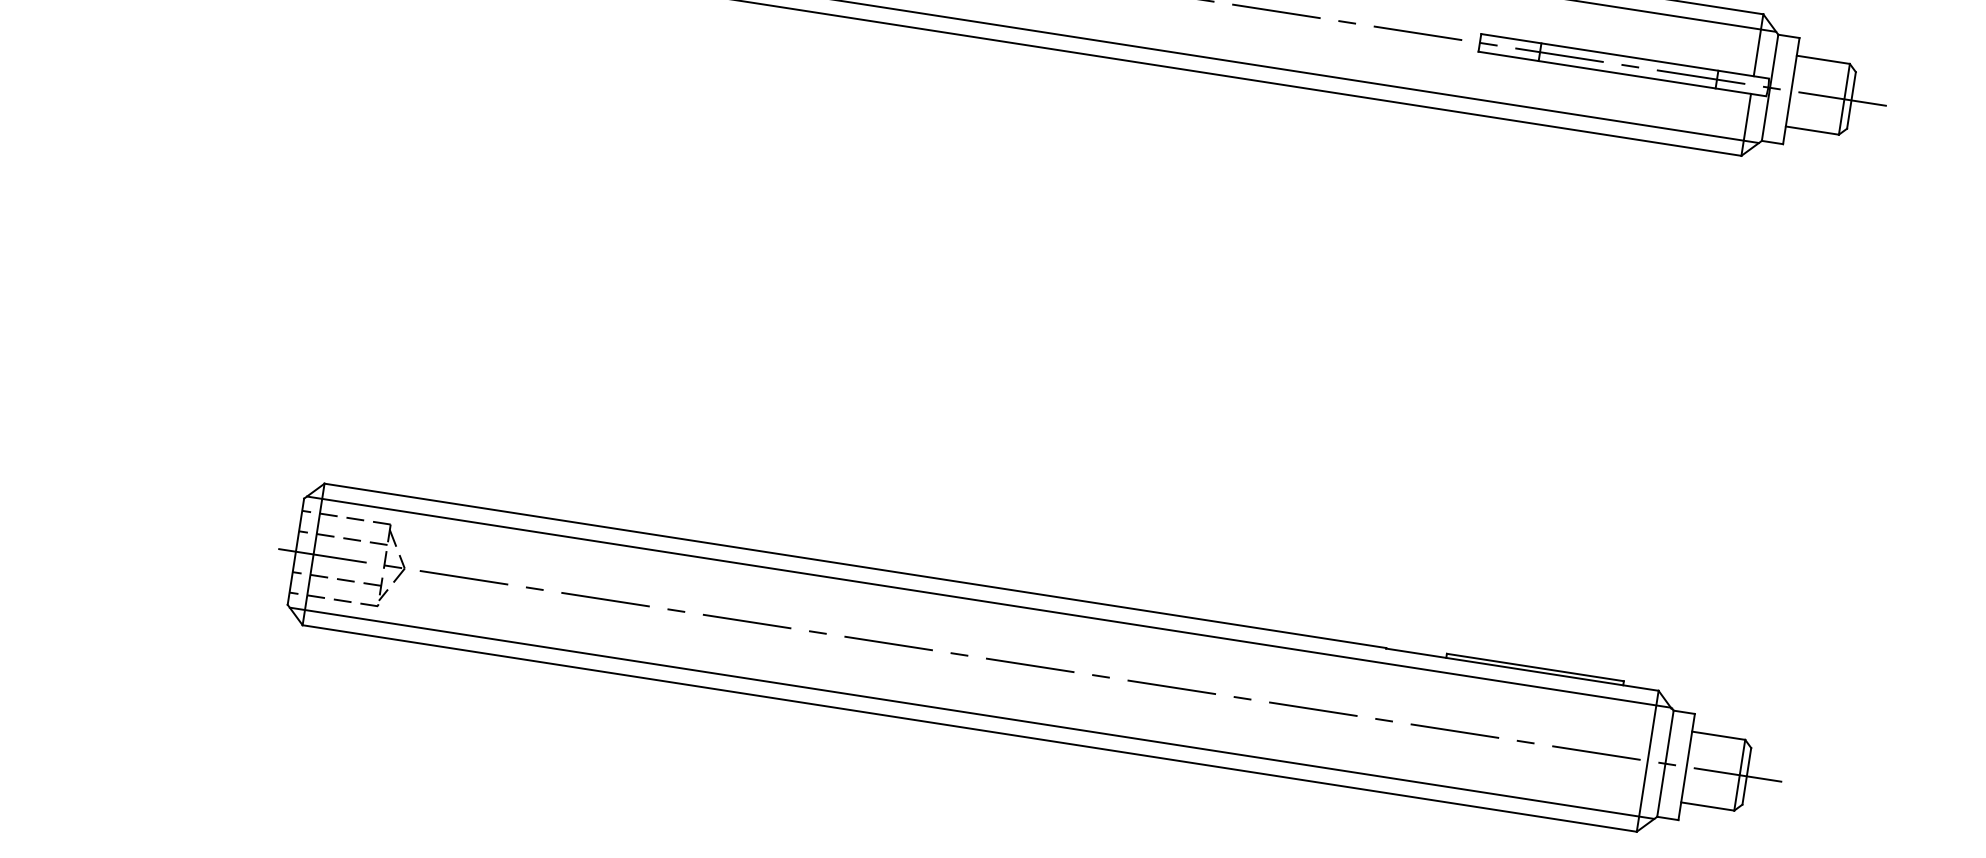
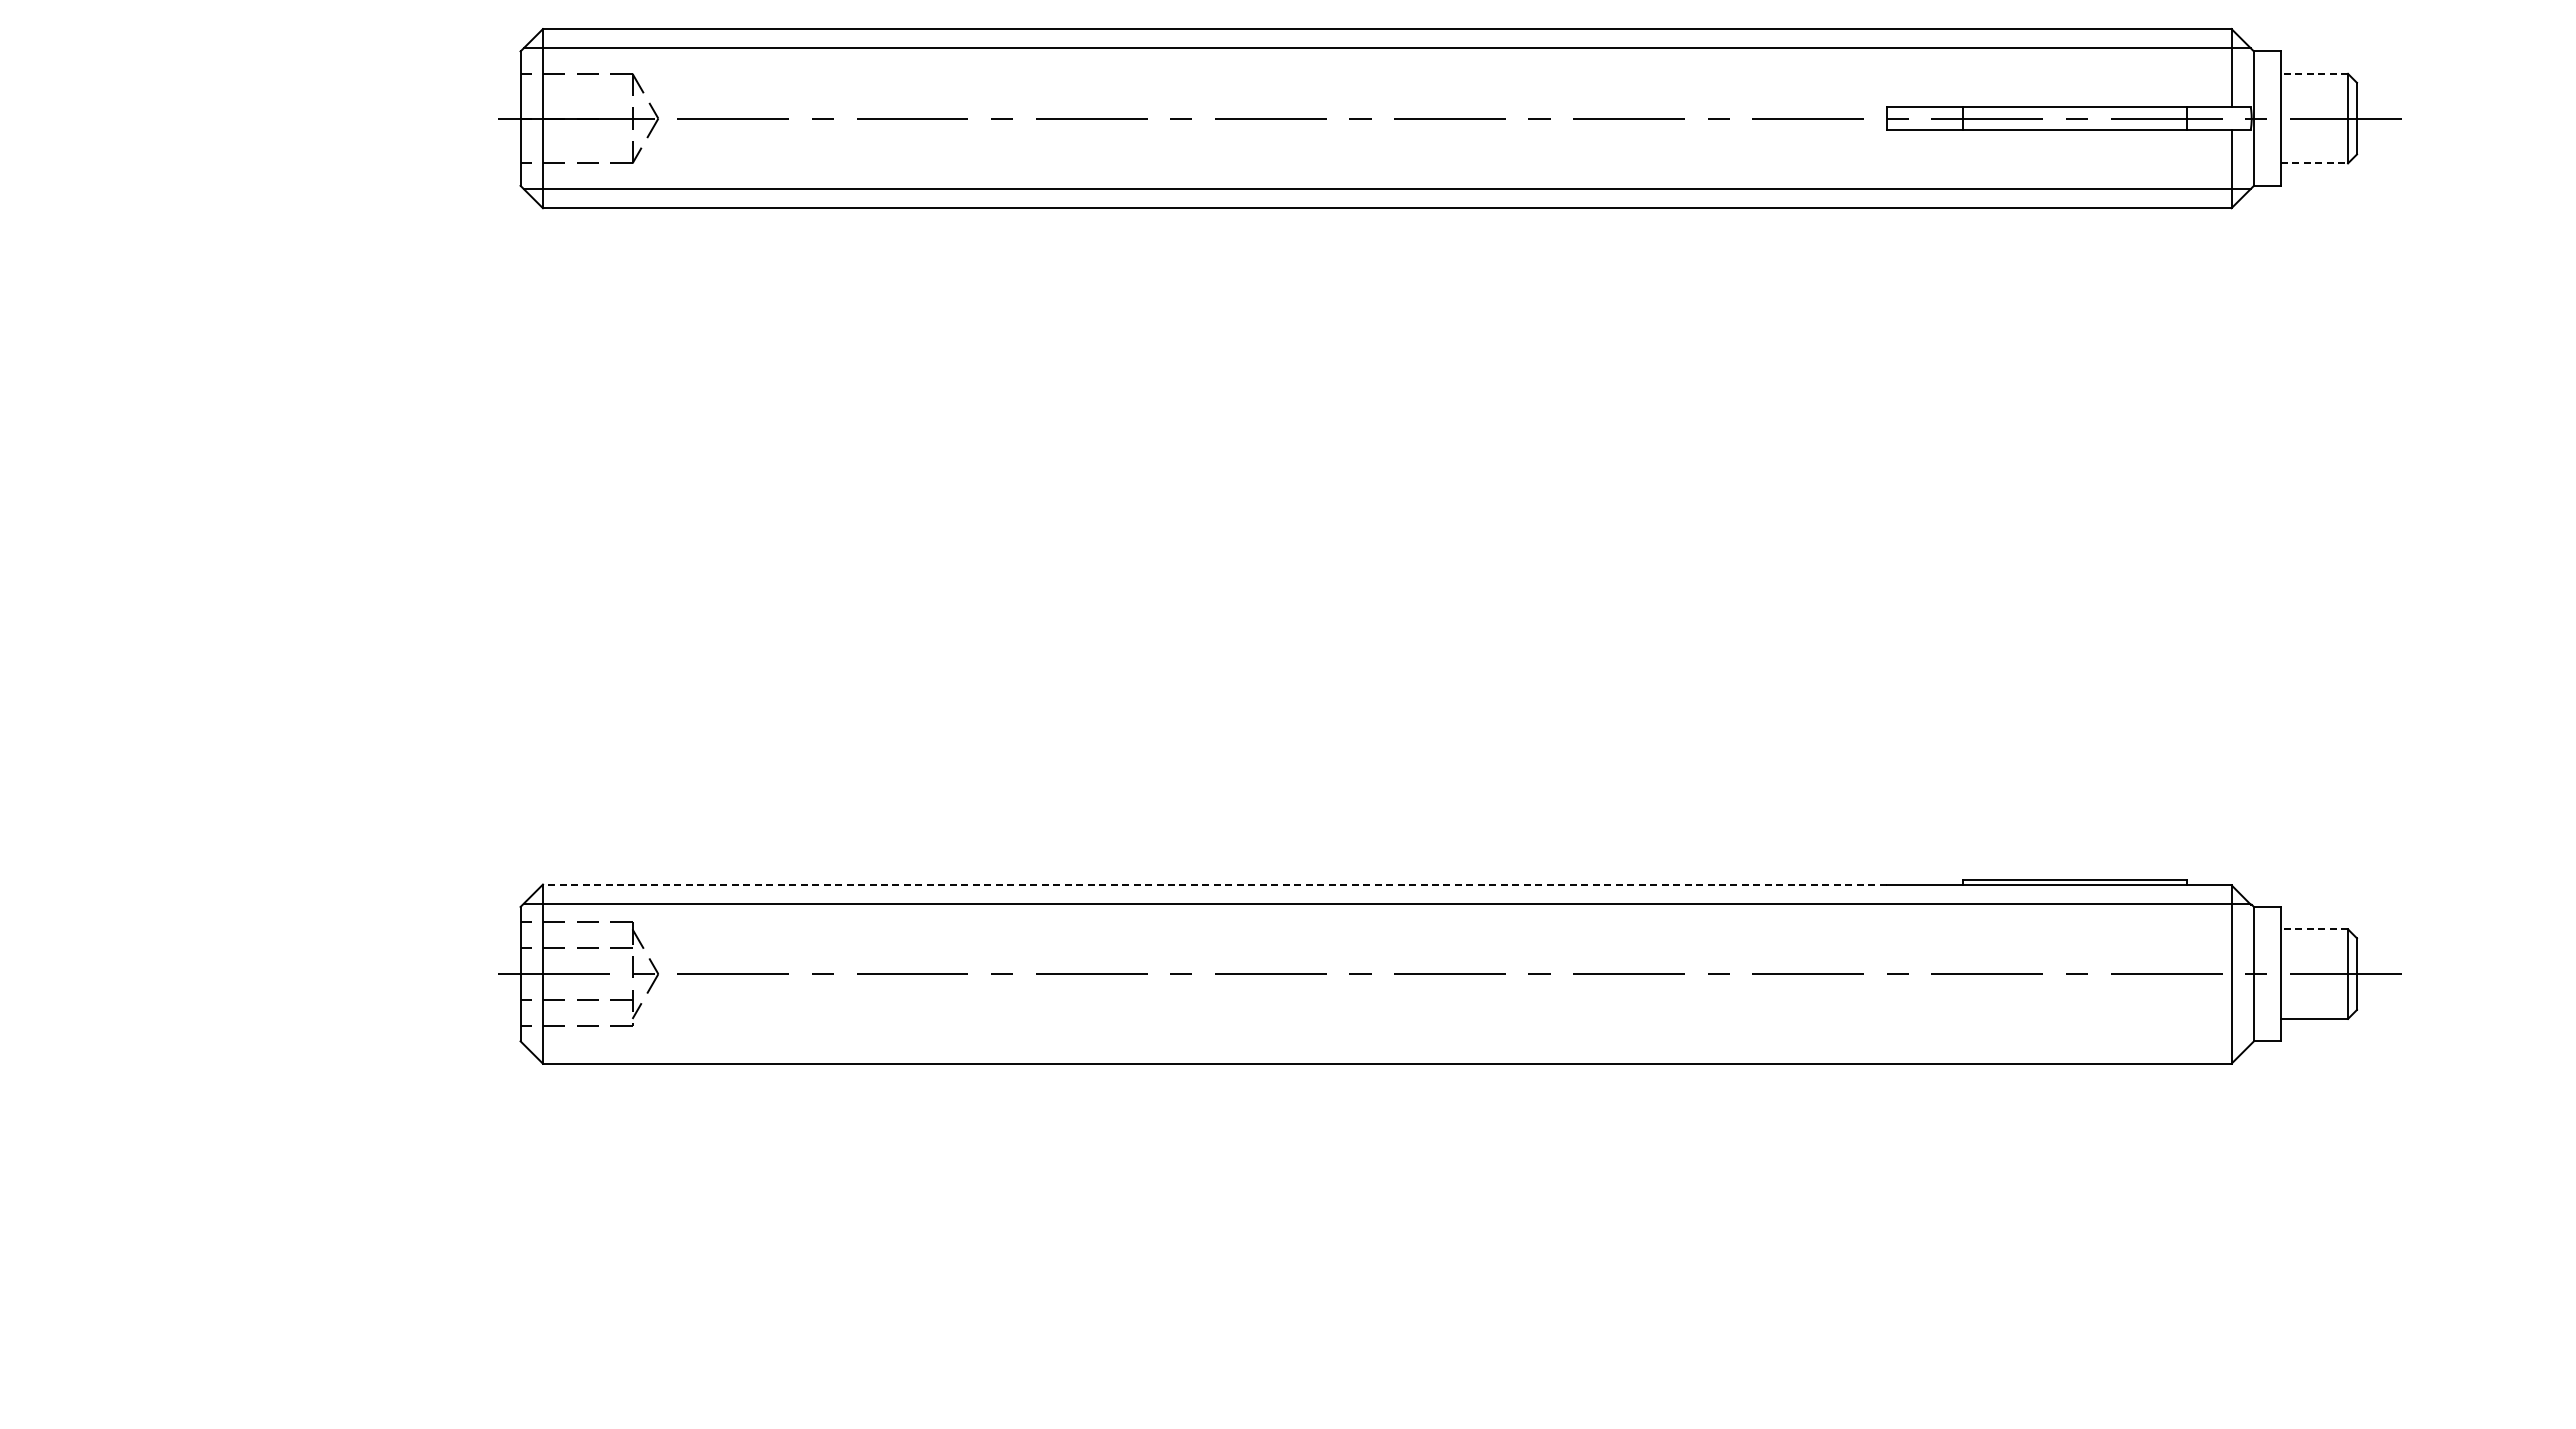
line: (1823, 59) -> (2314, 73), solid -> dashed
line: (1812, 130) -> (2314, 163), solid -> dashed
line: (855, 565) -> (1214, 884), solid -> dashed
line: (971, 713) -> (1386, 1044), removed
line: (1718, 735) -> (2314, 929), solid -> dashed

